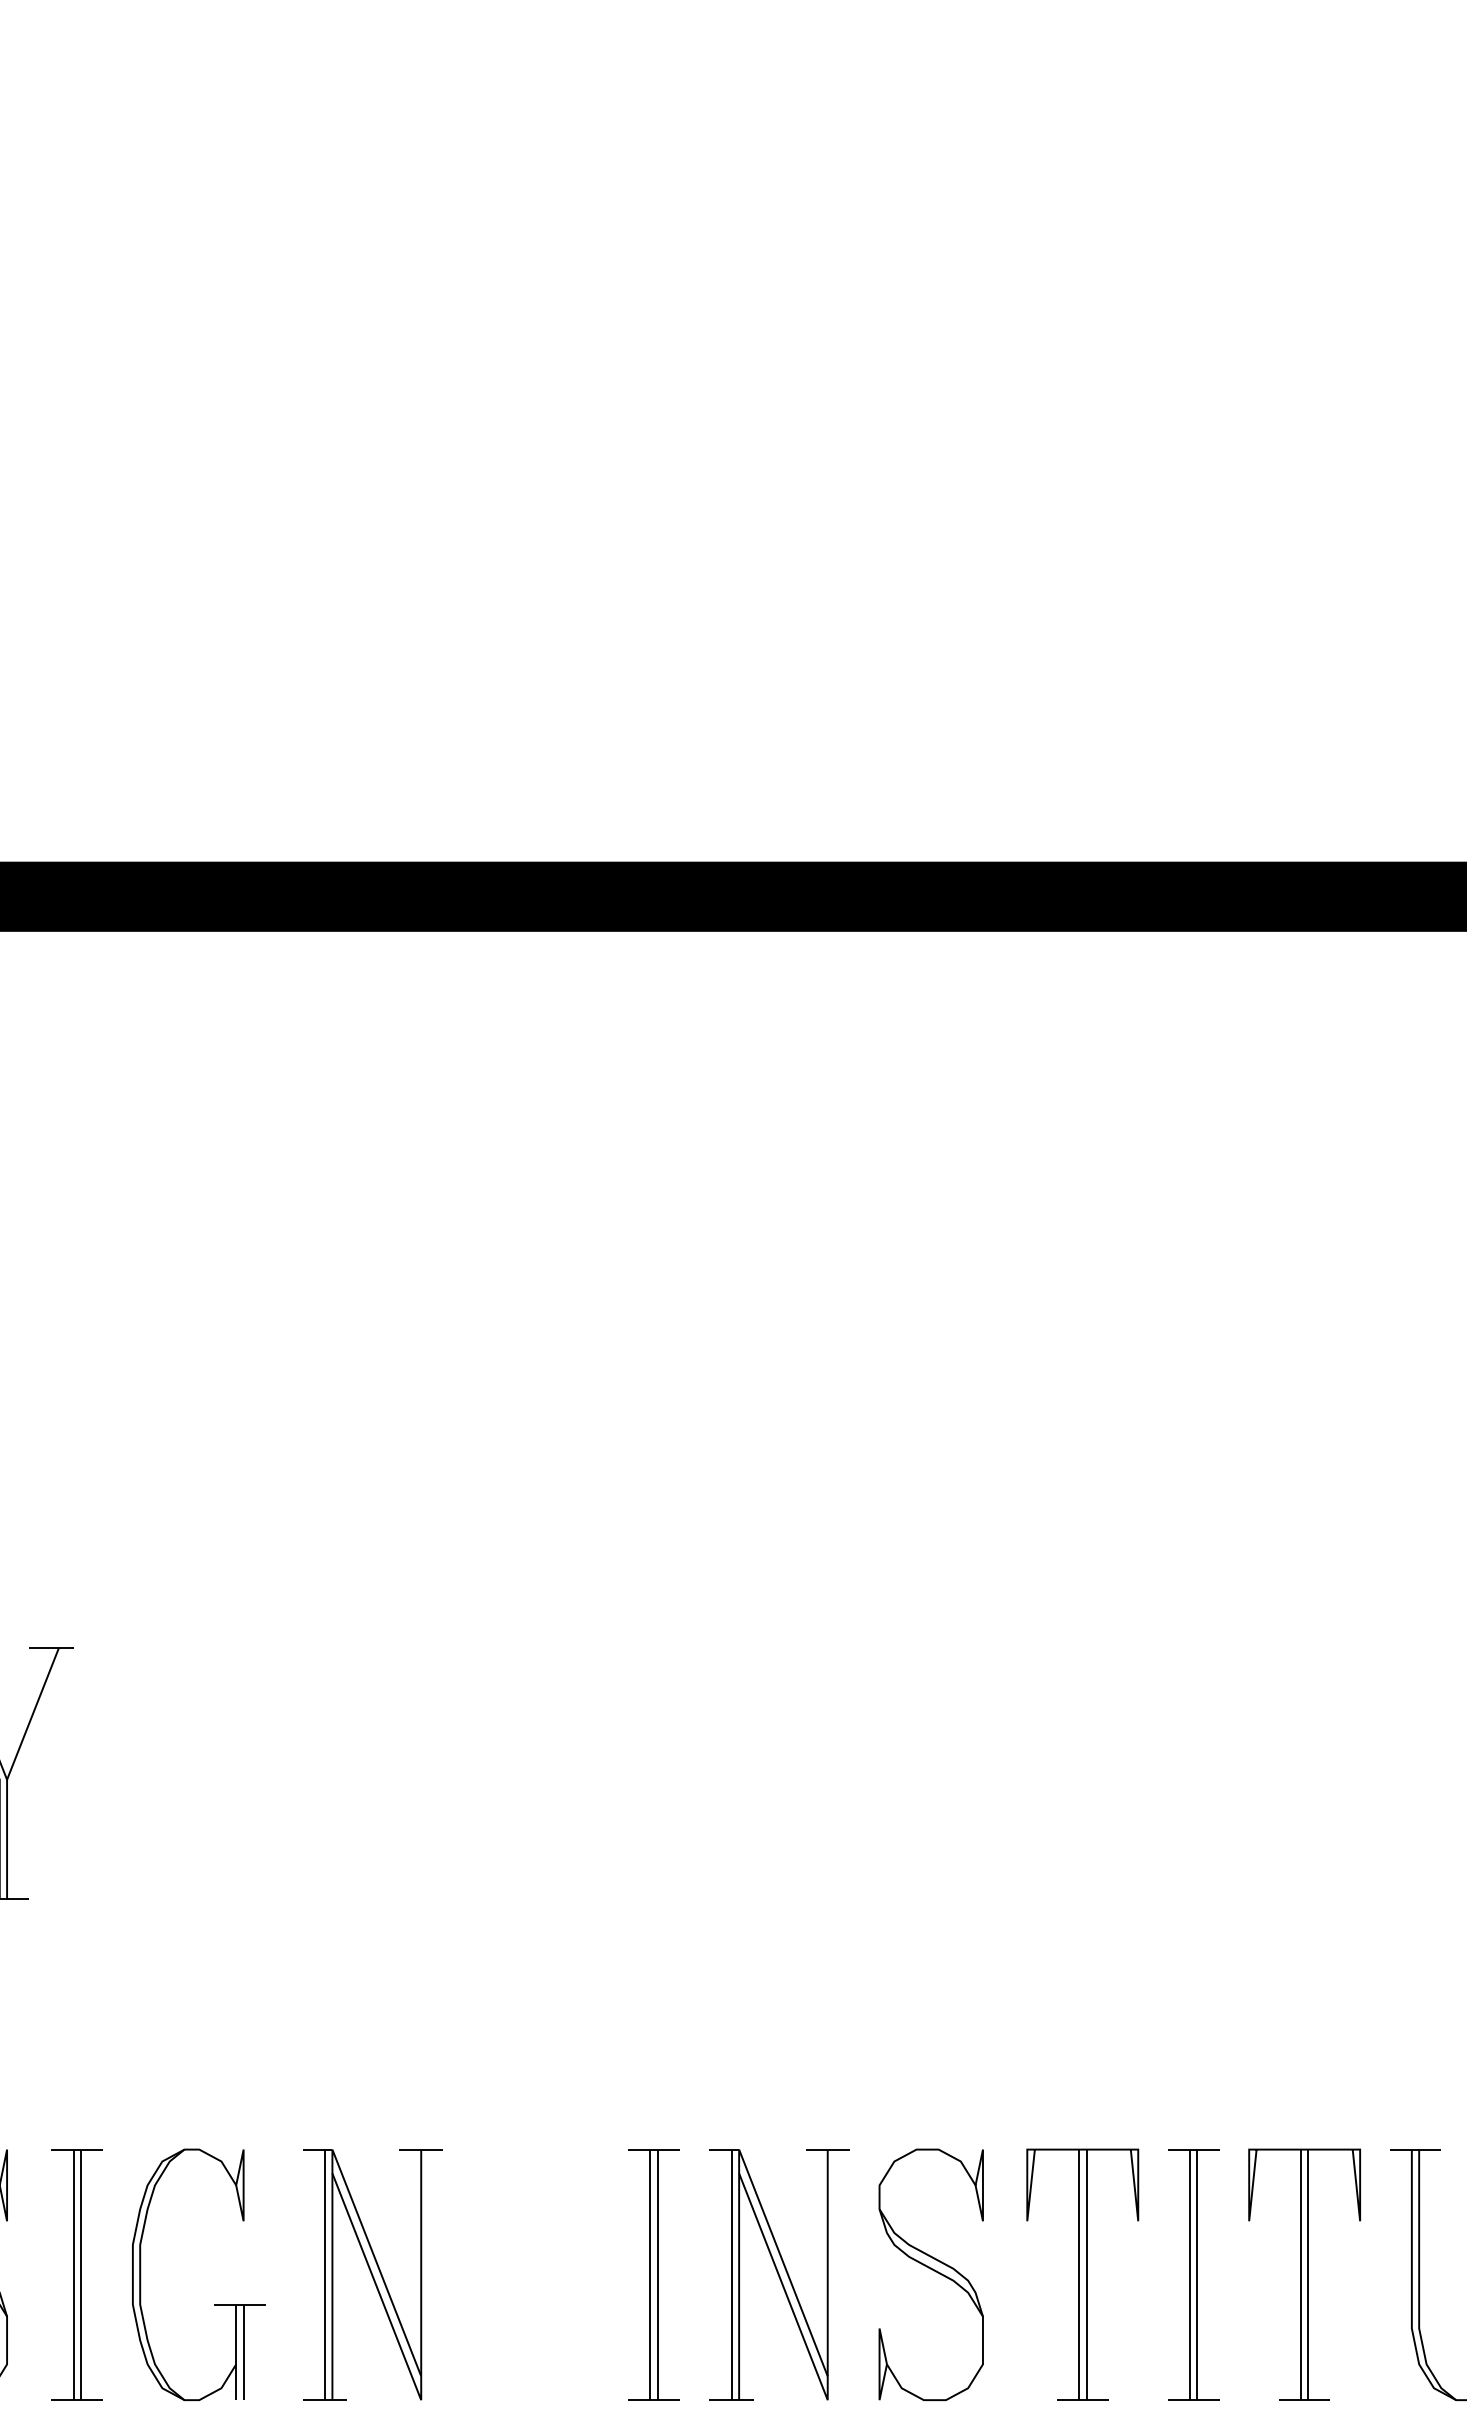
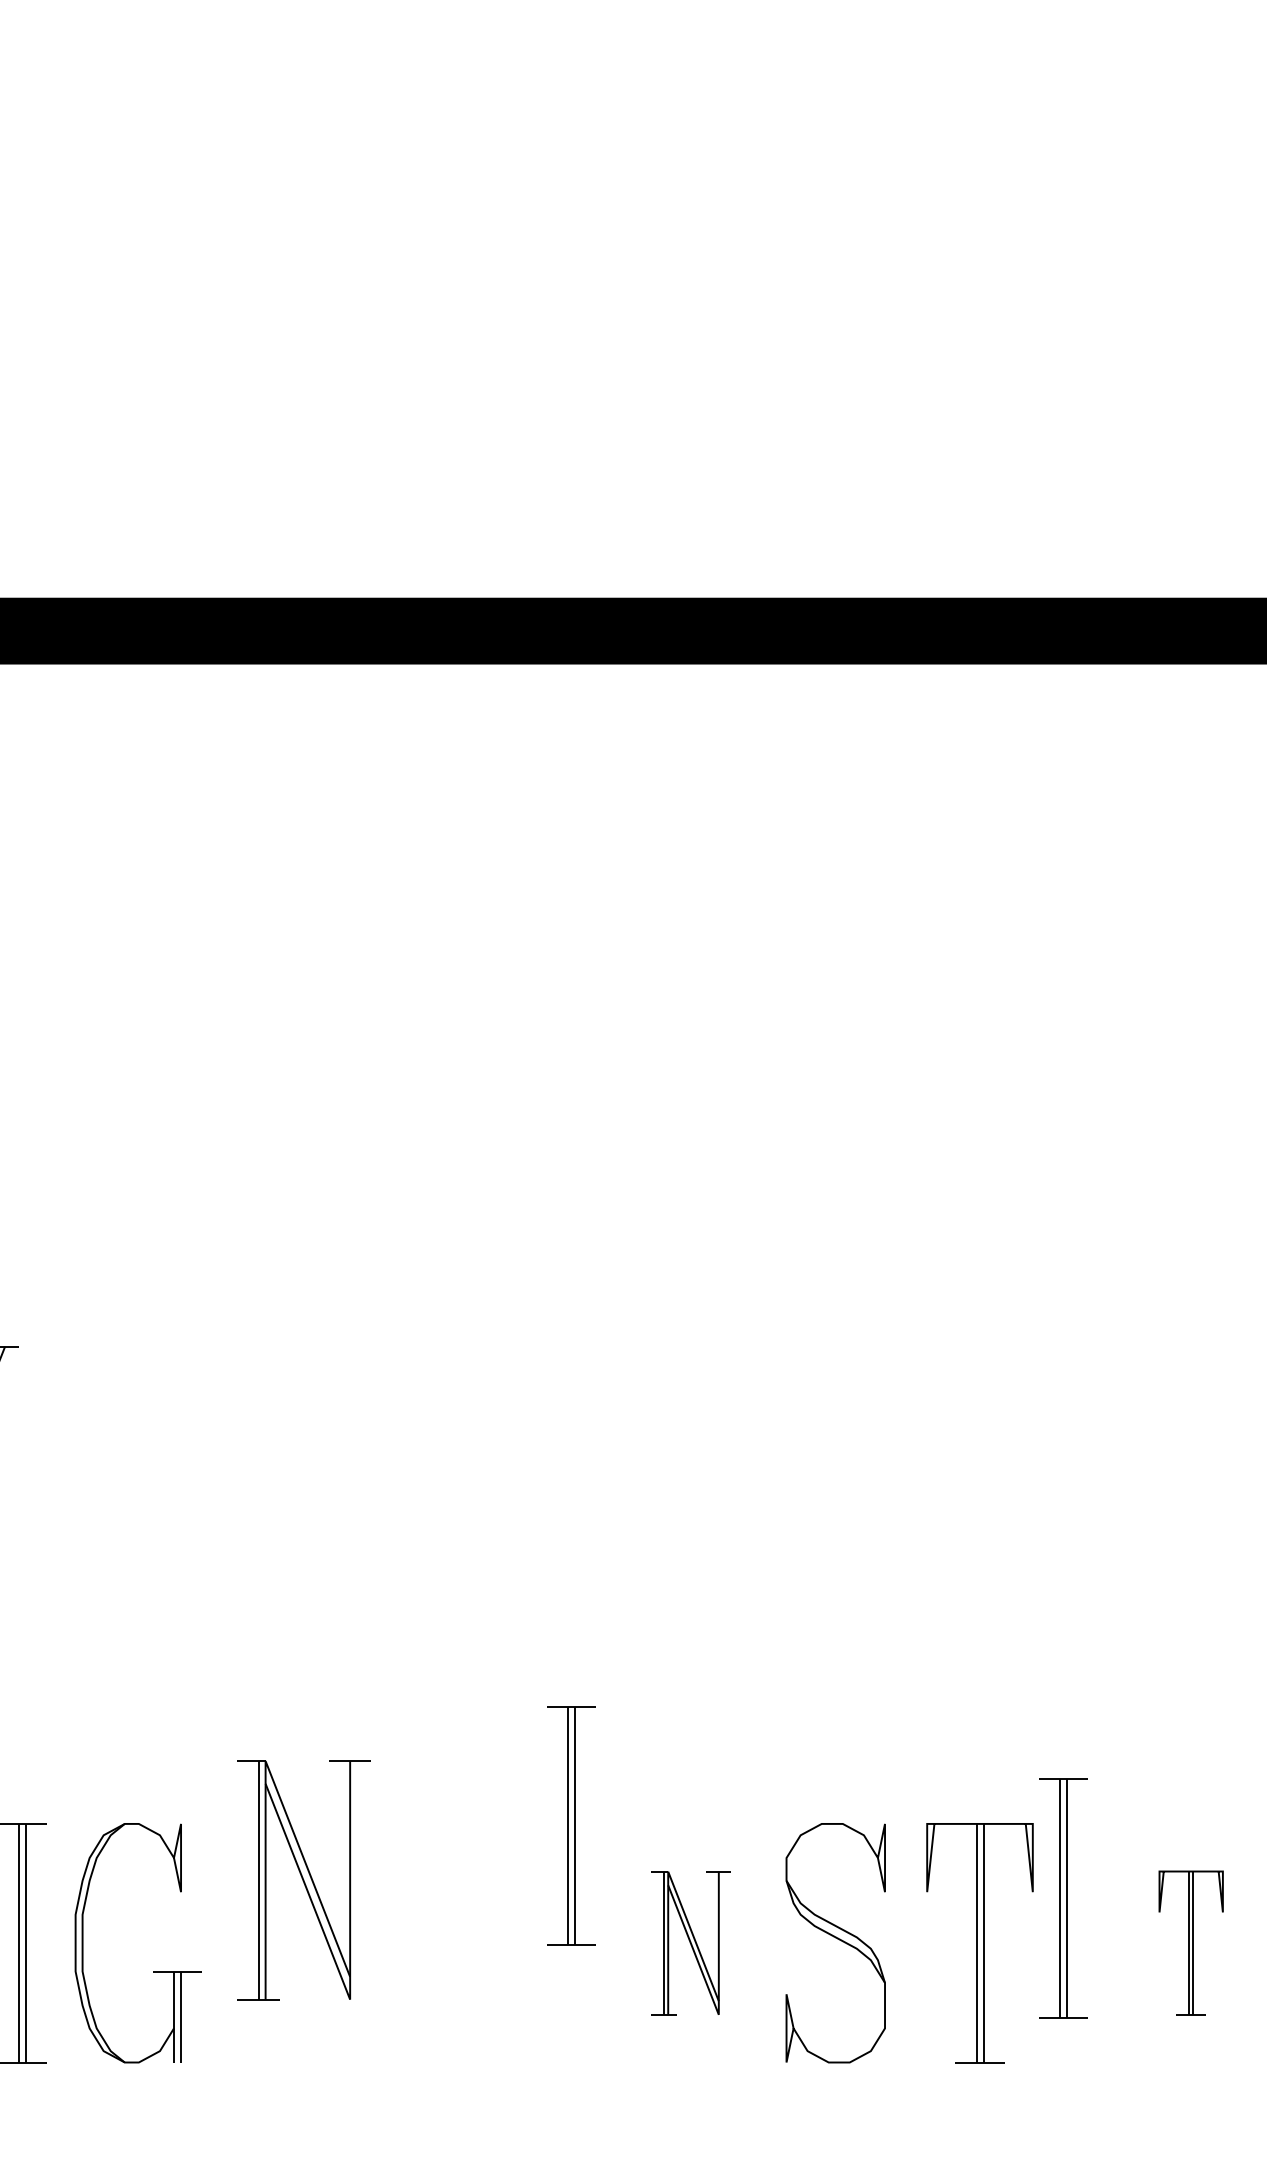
part: (372, 2274) -> (303, 1880), moved
part: (653, 2274) -> (571, 1825), moved
part: (779, 2274) -> (691, 1942), size x0.6
part: (1193, 2274) -> (1063, 1898), moved
part: (1304, 2274) -> (1191, 1942), size x0.6

